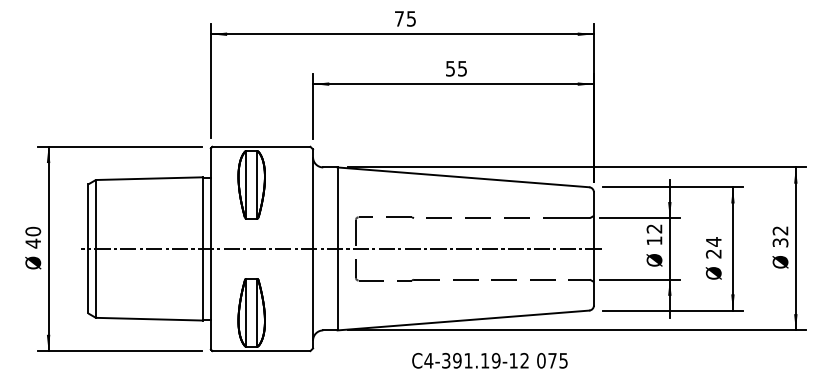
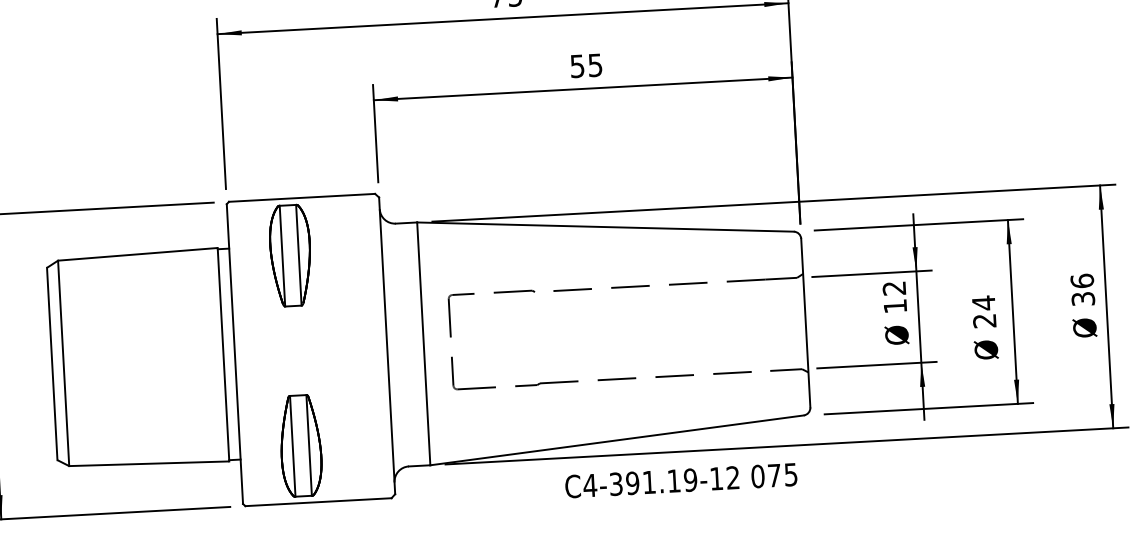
text: (780, 230) -> (1082, 280), 32 -> 36
line: (340, 248) -> (428, 342), removed
text: (489, 360) -> (680, 480), moved

